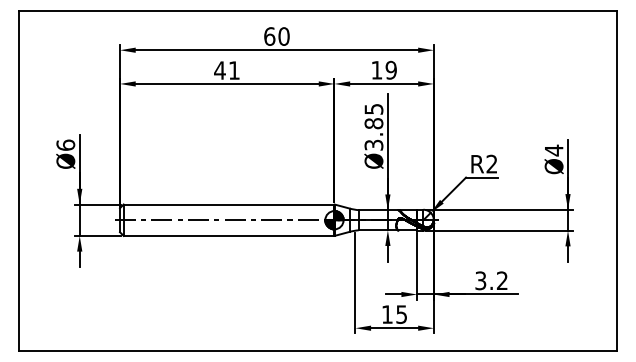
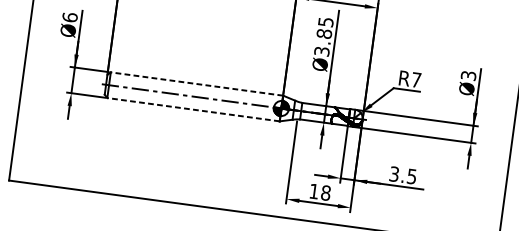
text: (553, 150) -> (468, 75), Ø4 -> Ø3
text: (491, 163) -> (416, 79), R2 -> R7
line: (228, 204) -> (196, 83), solid -> dashed
line: (228, 235) -> (193, 109), solid -> dashed
text: (502, 280) -> (412, 176), 3.2 -> 3.5
text: (401, 314) -> (325, 193), 15 -> 18

